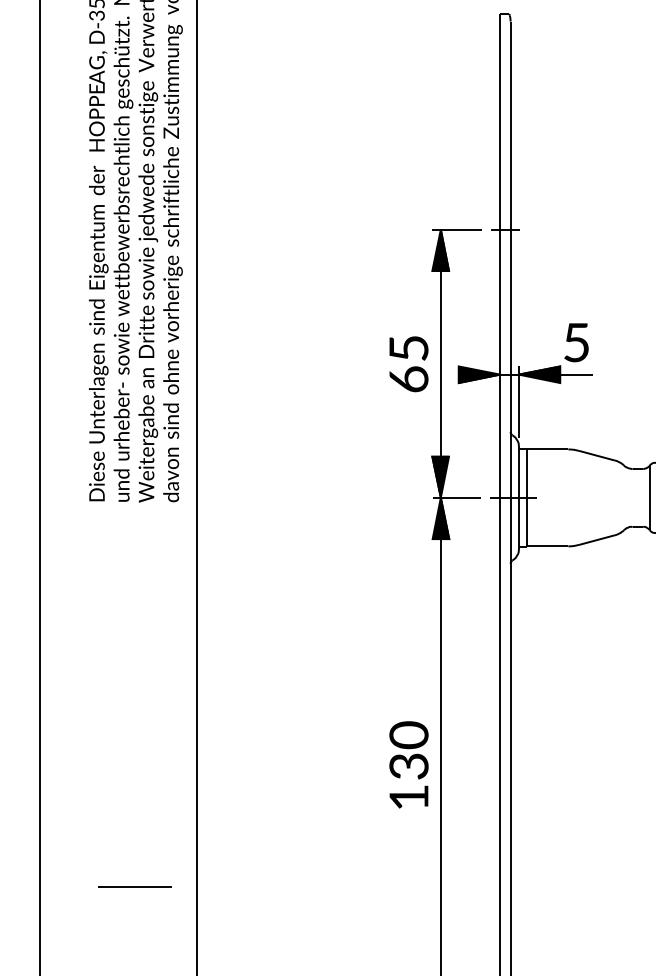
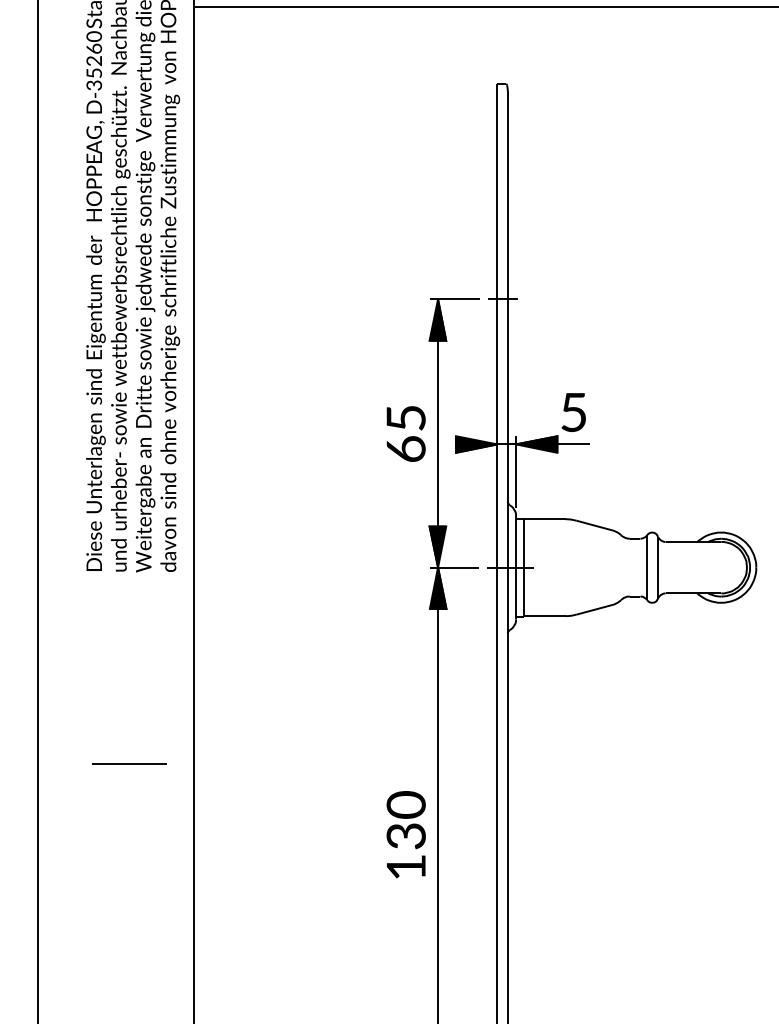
line: (135, 886) -> (129, 763), moved

